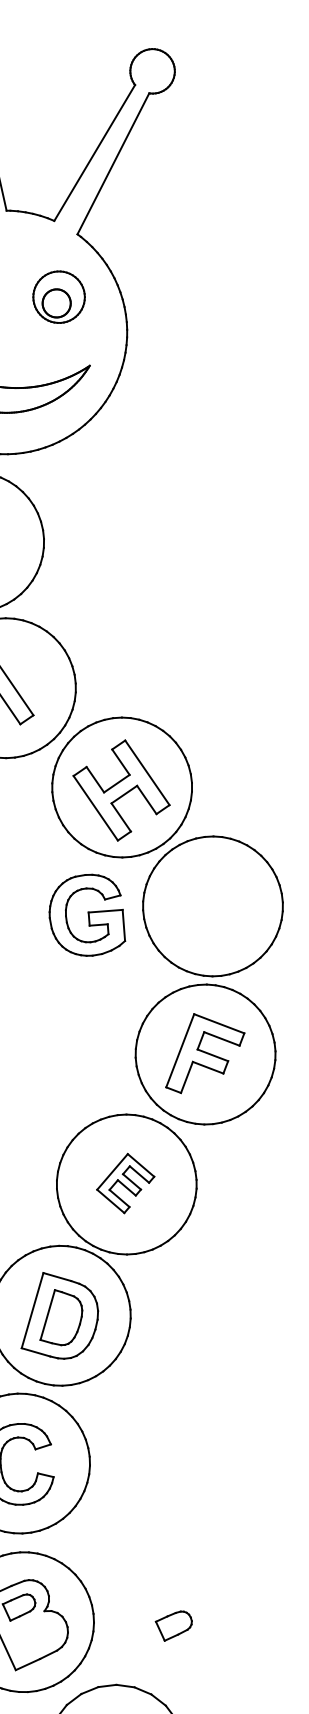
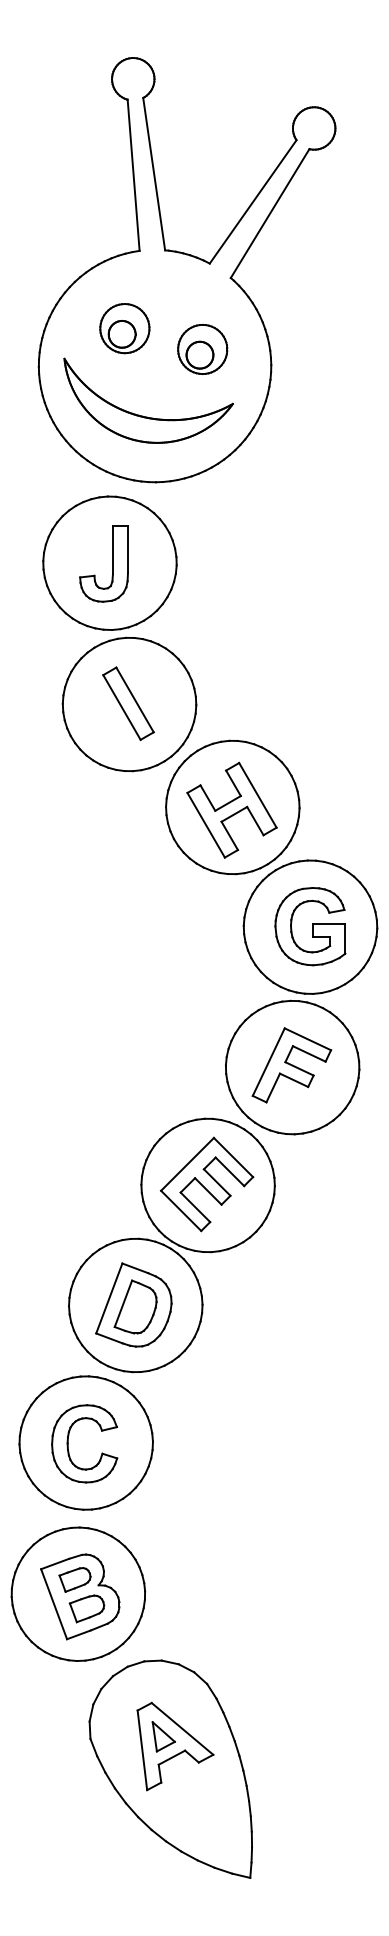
part: (58, 297) -> (202, 349), moved
part: (86, 915) -> (310, 926), moved
part: (126, 1183) -> (207, 1184), size x1.67
part: (173, 1625) -> (86, 1608), moved

